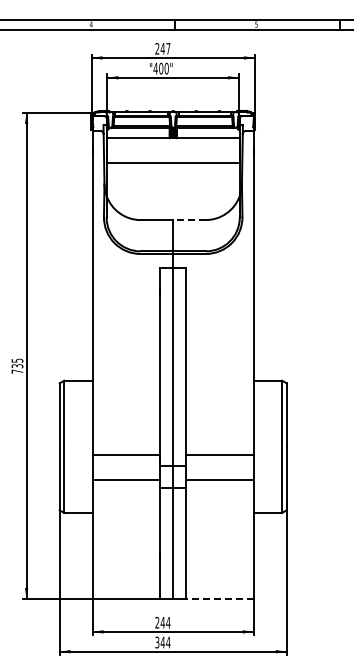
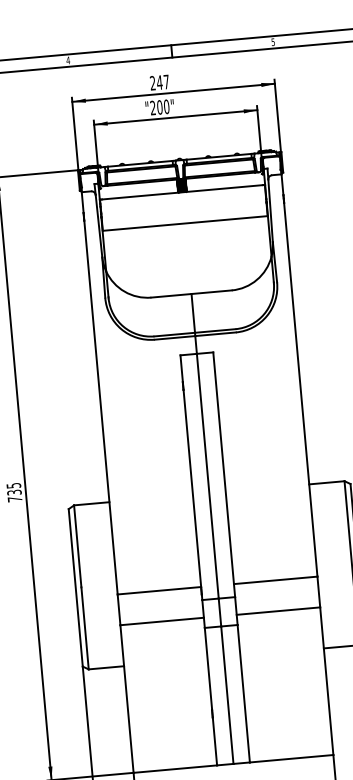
text: (155, 68) -> (152, 107), "400" -> "200"
line: (188, 220) -> (210, 292), dashed -> solid
line: (220, 598) -> (292, 758), dashed -> solid

